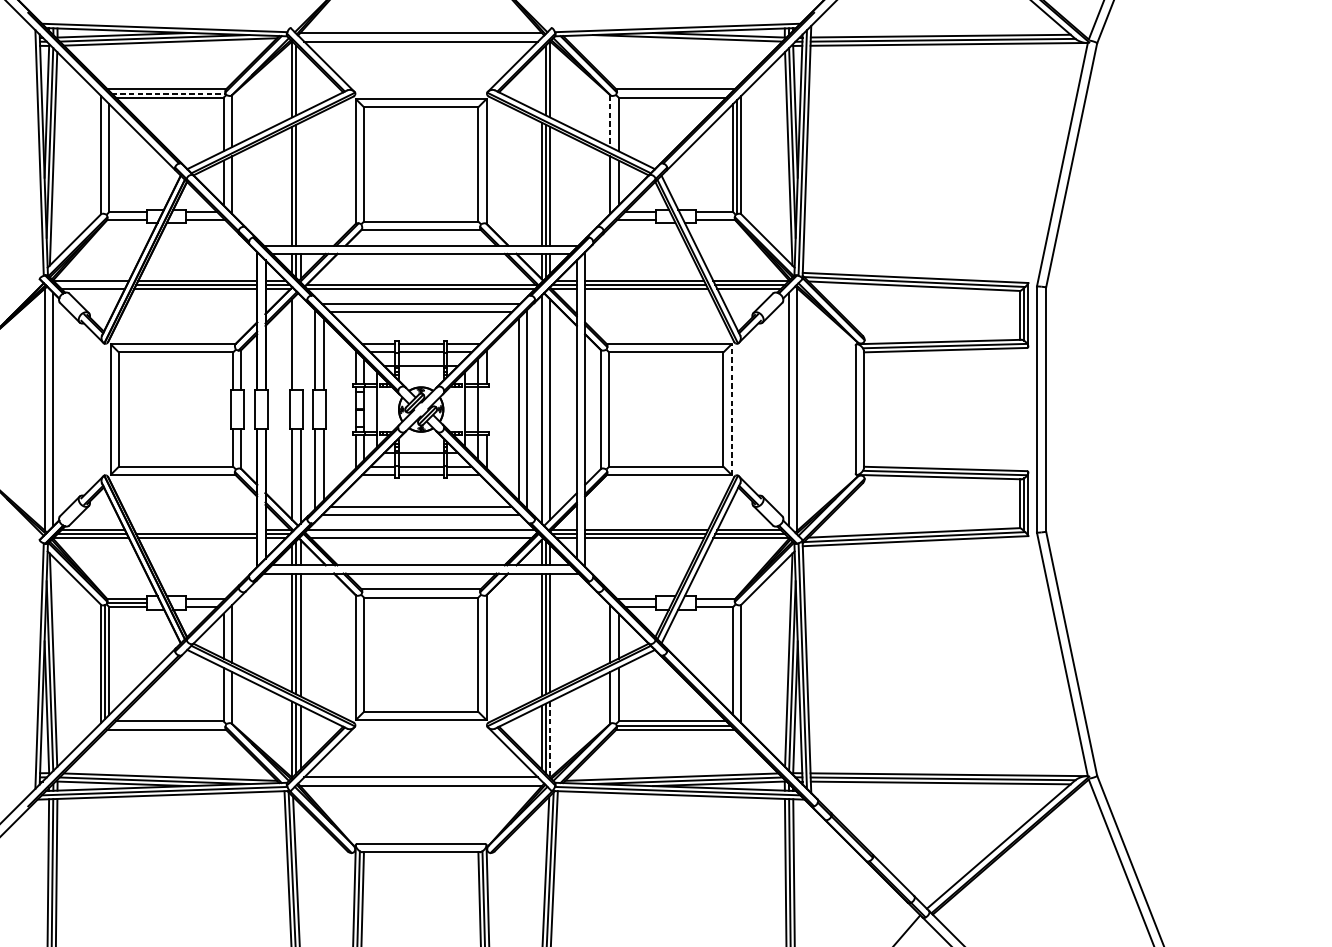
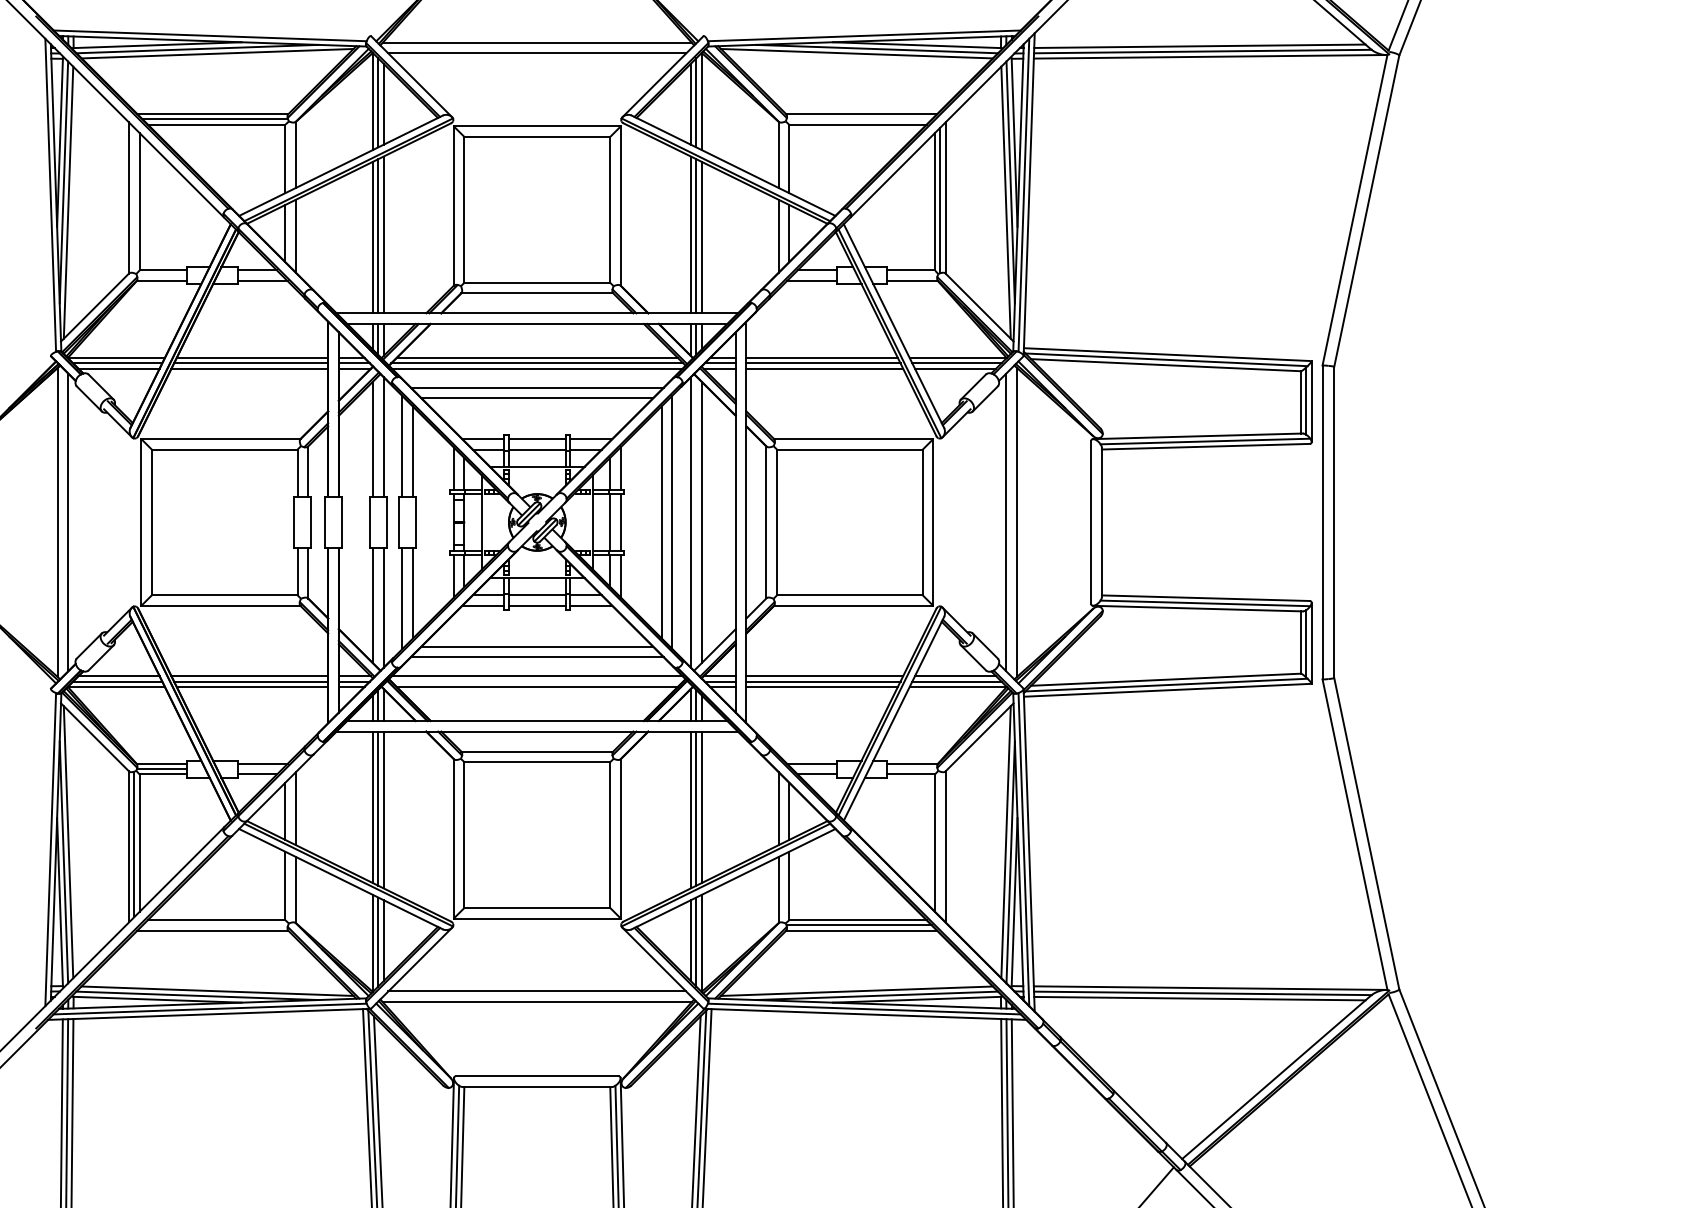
line: (672, 41) -> (857, 53), added
line: (300, 81) -> (383, 103), added
line: (542, 81) -> (691, 103), added
line: (168, 93) -> (215, 119), dashed -> solid
line: (610, 121) -> (778, 155), dashed -> solid
line: (300, 183) -> (383, 234), added
line: (421, 280) -> (537, 358), added
line: (91, 284) -> (117, 363), added
line: (300, 342) -> (383, 436), added
line: (731, 408) -> (933, 521), dashed -> solid
line: (486, 409) -> (620, 522), added
line: (195, 530) -> (249, 676), added
line: (549, 739) -> (701, 943), dashed -> solid

